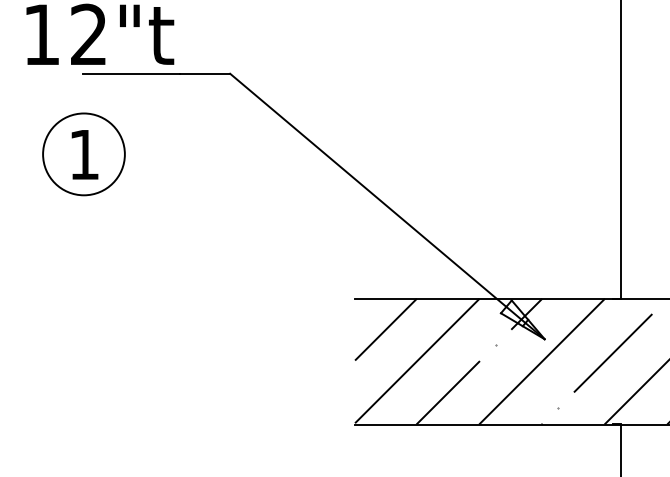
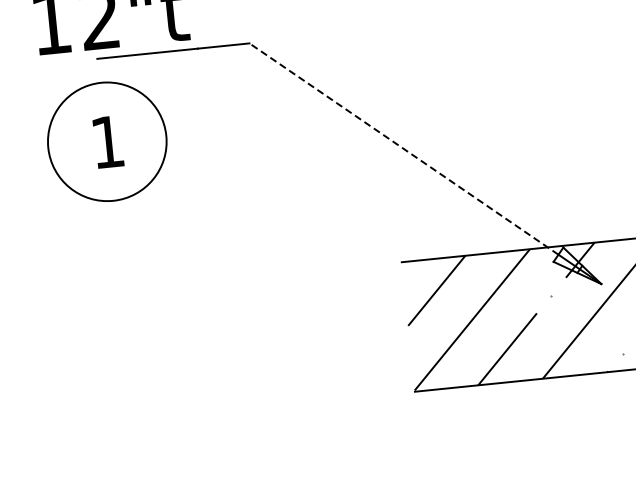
circle: (83, 154) -> (106, 141), size x1.4
line: (368, 190) -> (404, 149), solid -> dashed

